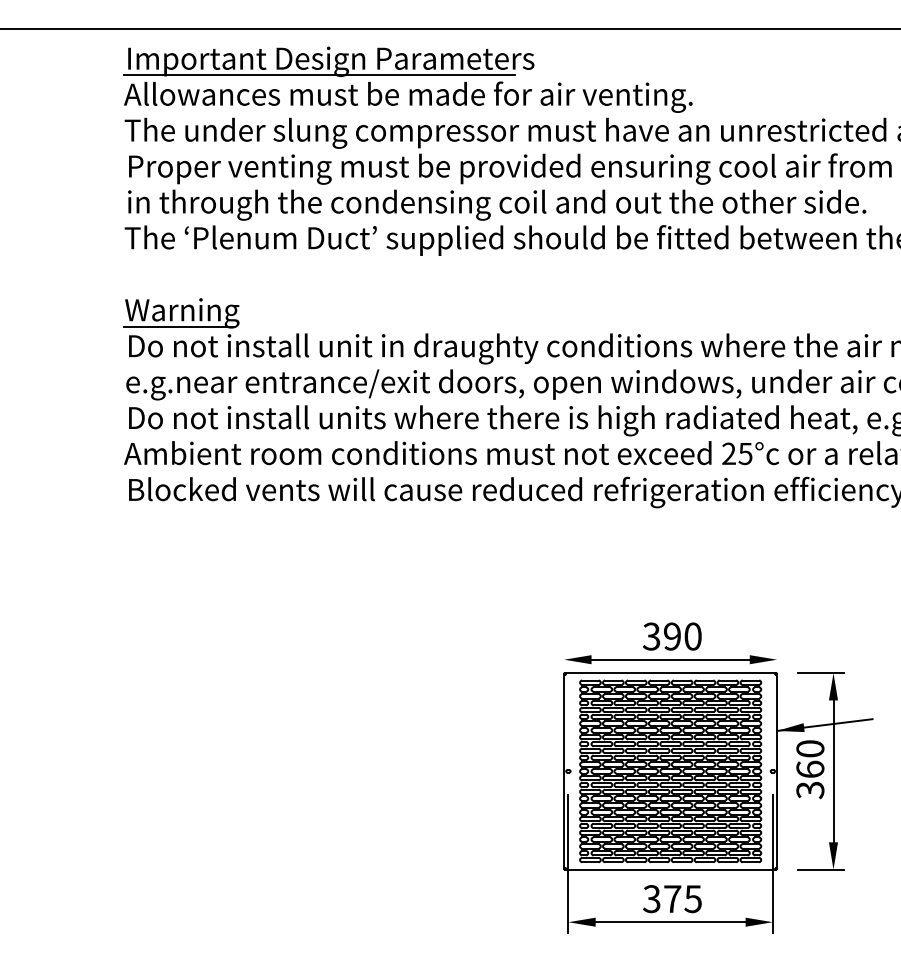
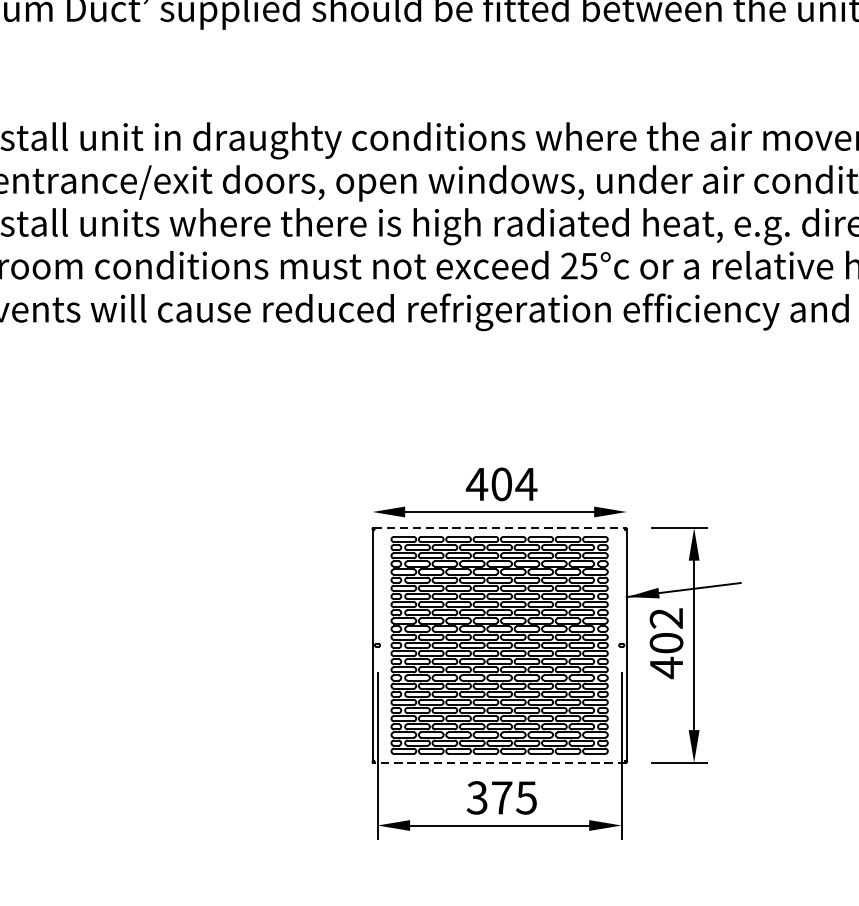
text: (672, 636) -> (501, 484), 390 -> 404
line: (670, 673) -> (499, 528), solid -> dashed
text: (810, 769) -> (666, 643), 360 -> 402
line: (670, 869) -> (499, 762), solid -> dashed

